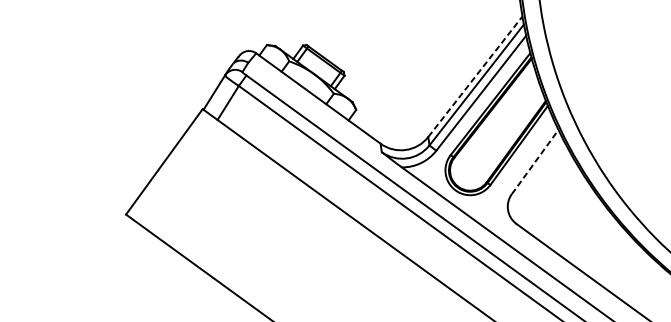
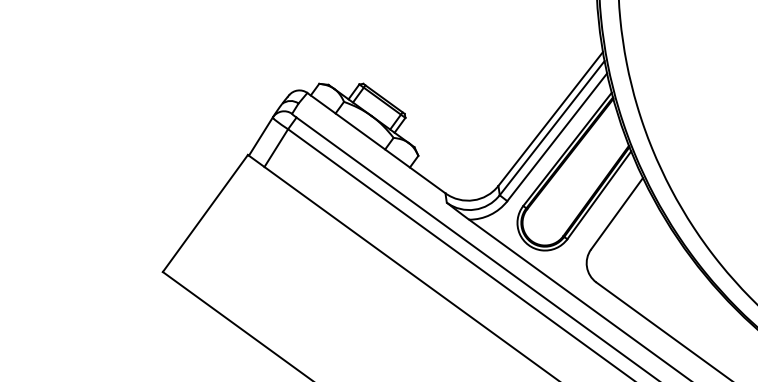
line: (475, 76) -> (550, 118), dashed -> solid
line: (535, 161) -> (617, 213), dashed -> solid

